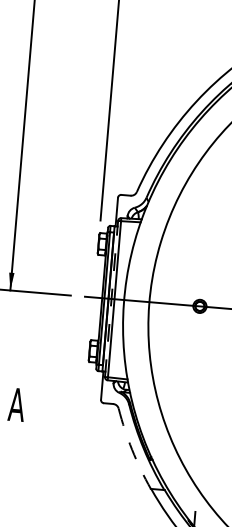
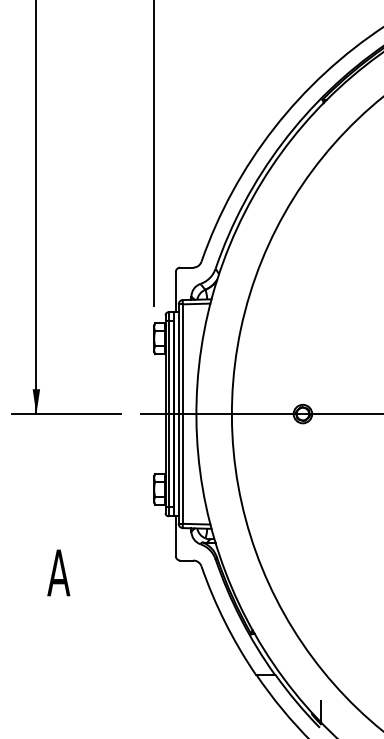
line: (111, 299) -> (178, 414), dashed -> solid
arc: (132, 450) -> (225, 622), dashed -> solid

